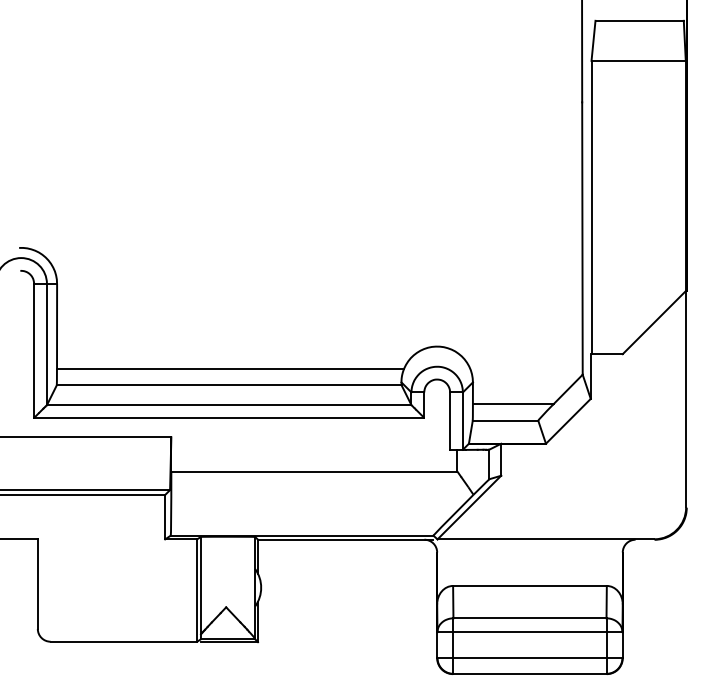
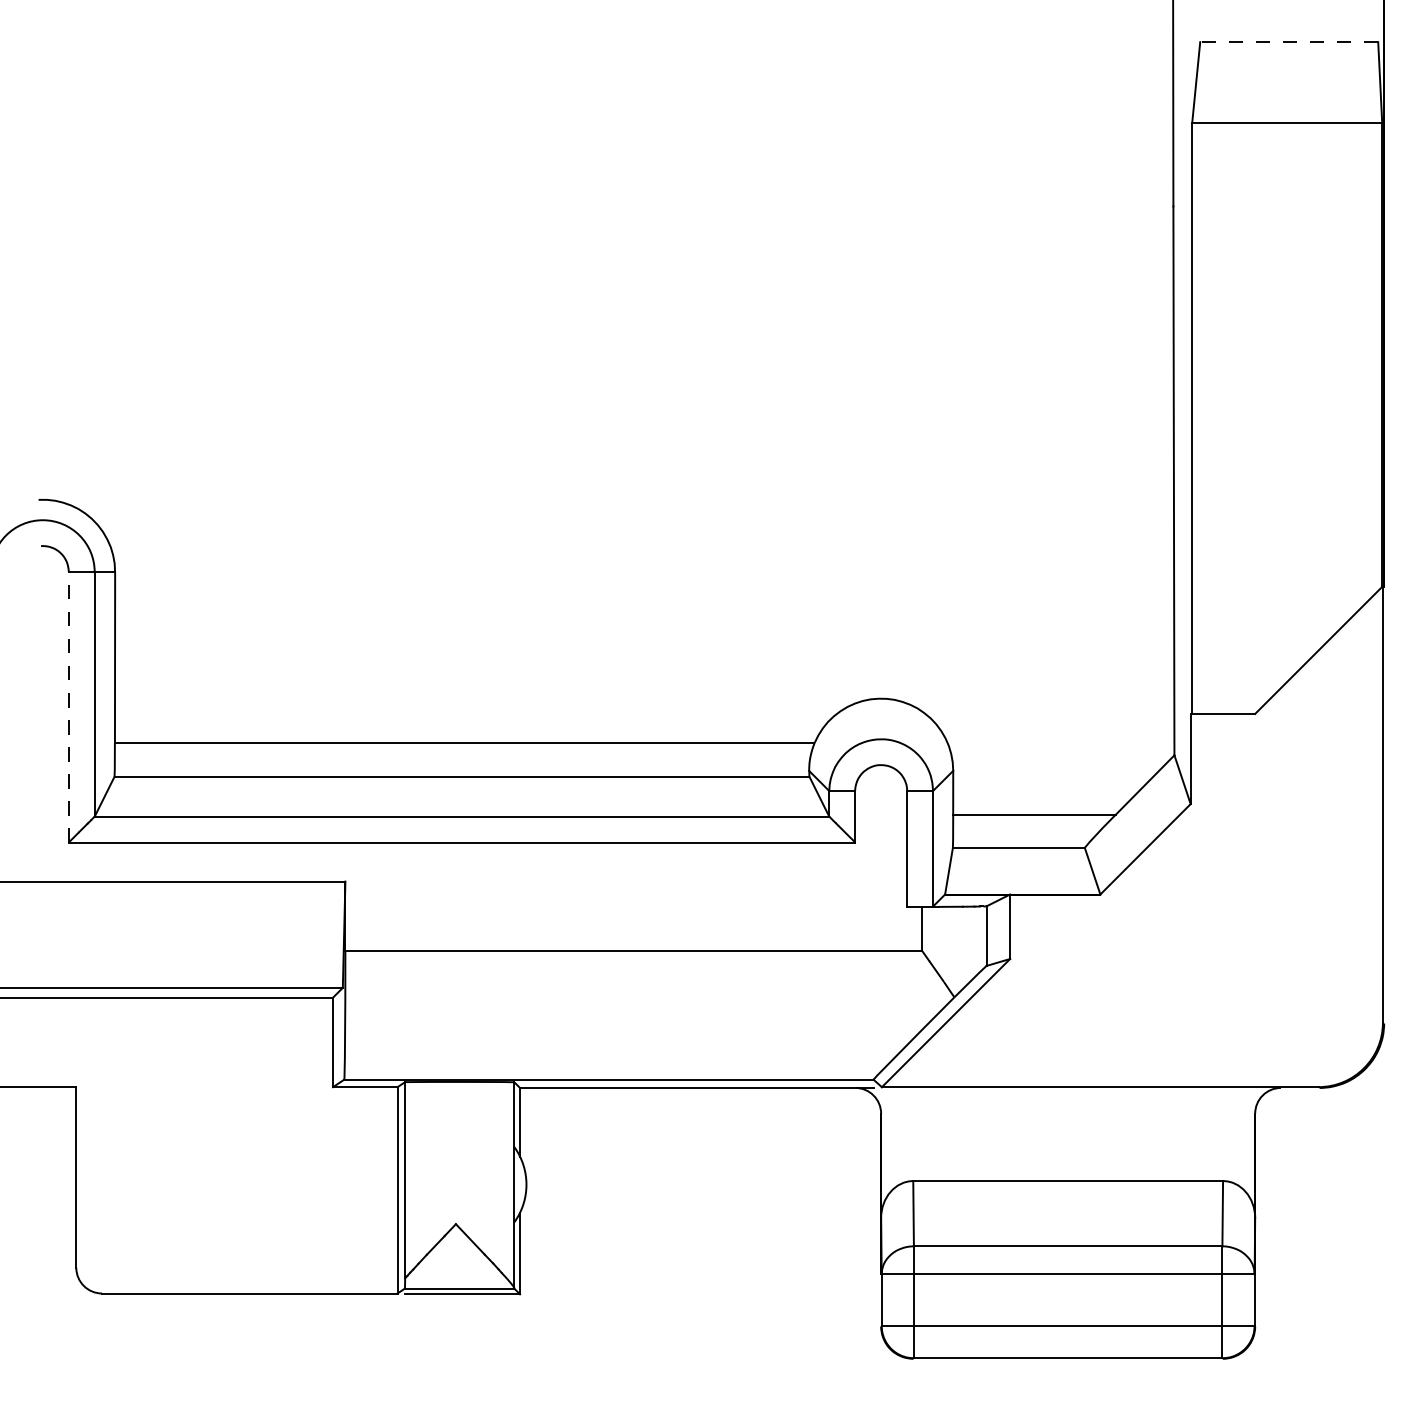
line: (639, 20) -> (1288, 41), solid -> dashed
line: (34, 350) -> (69, 706), solid -> dashed

